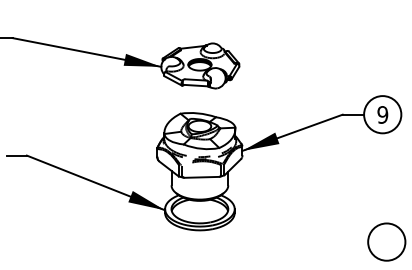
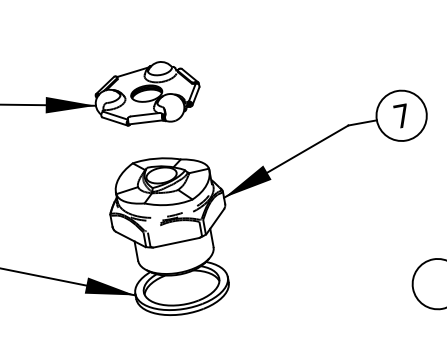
text: (382, 114) -> (401, 115), 9 -> 7

